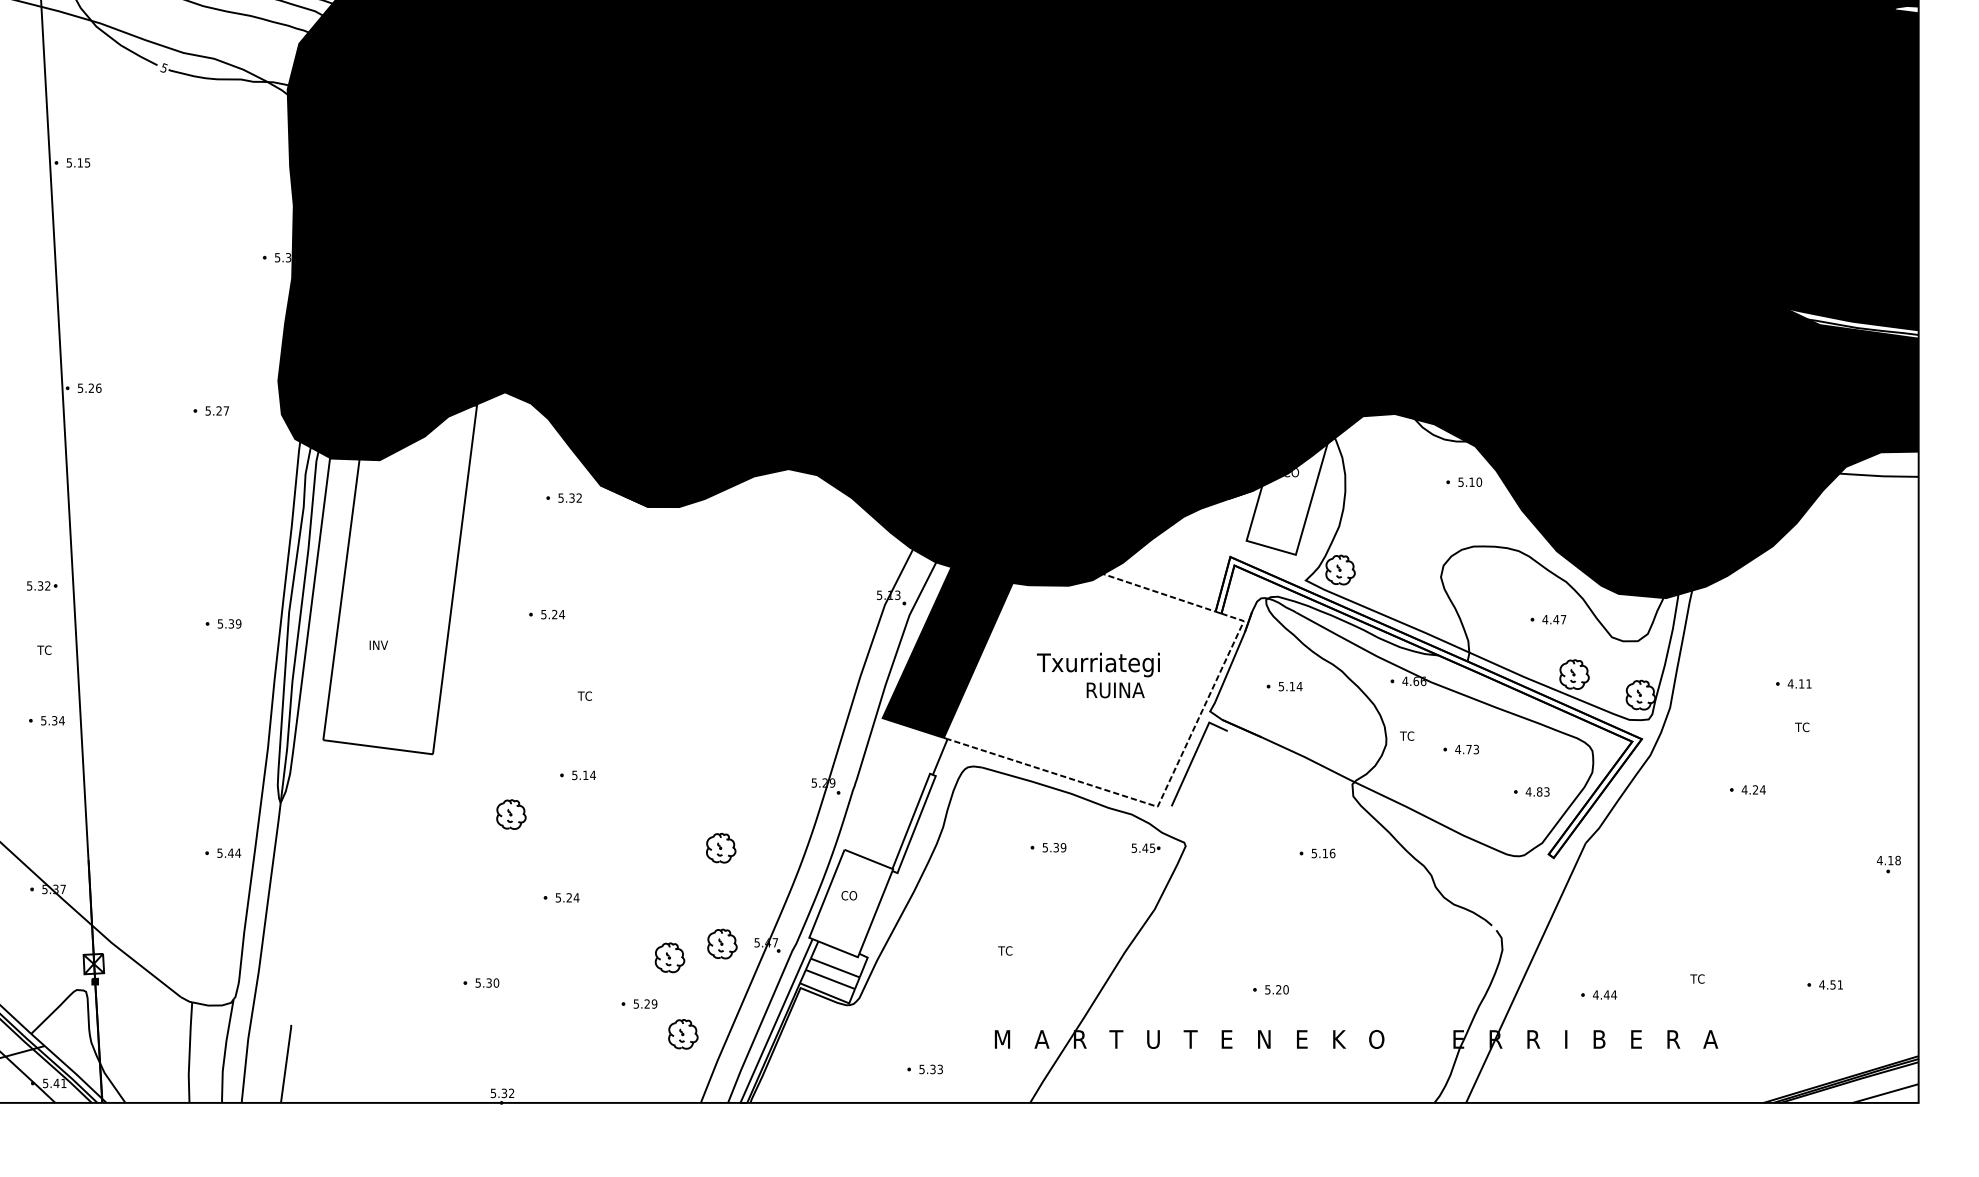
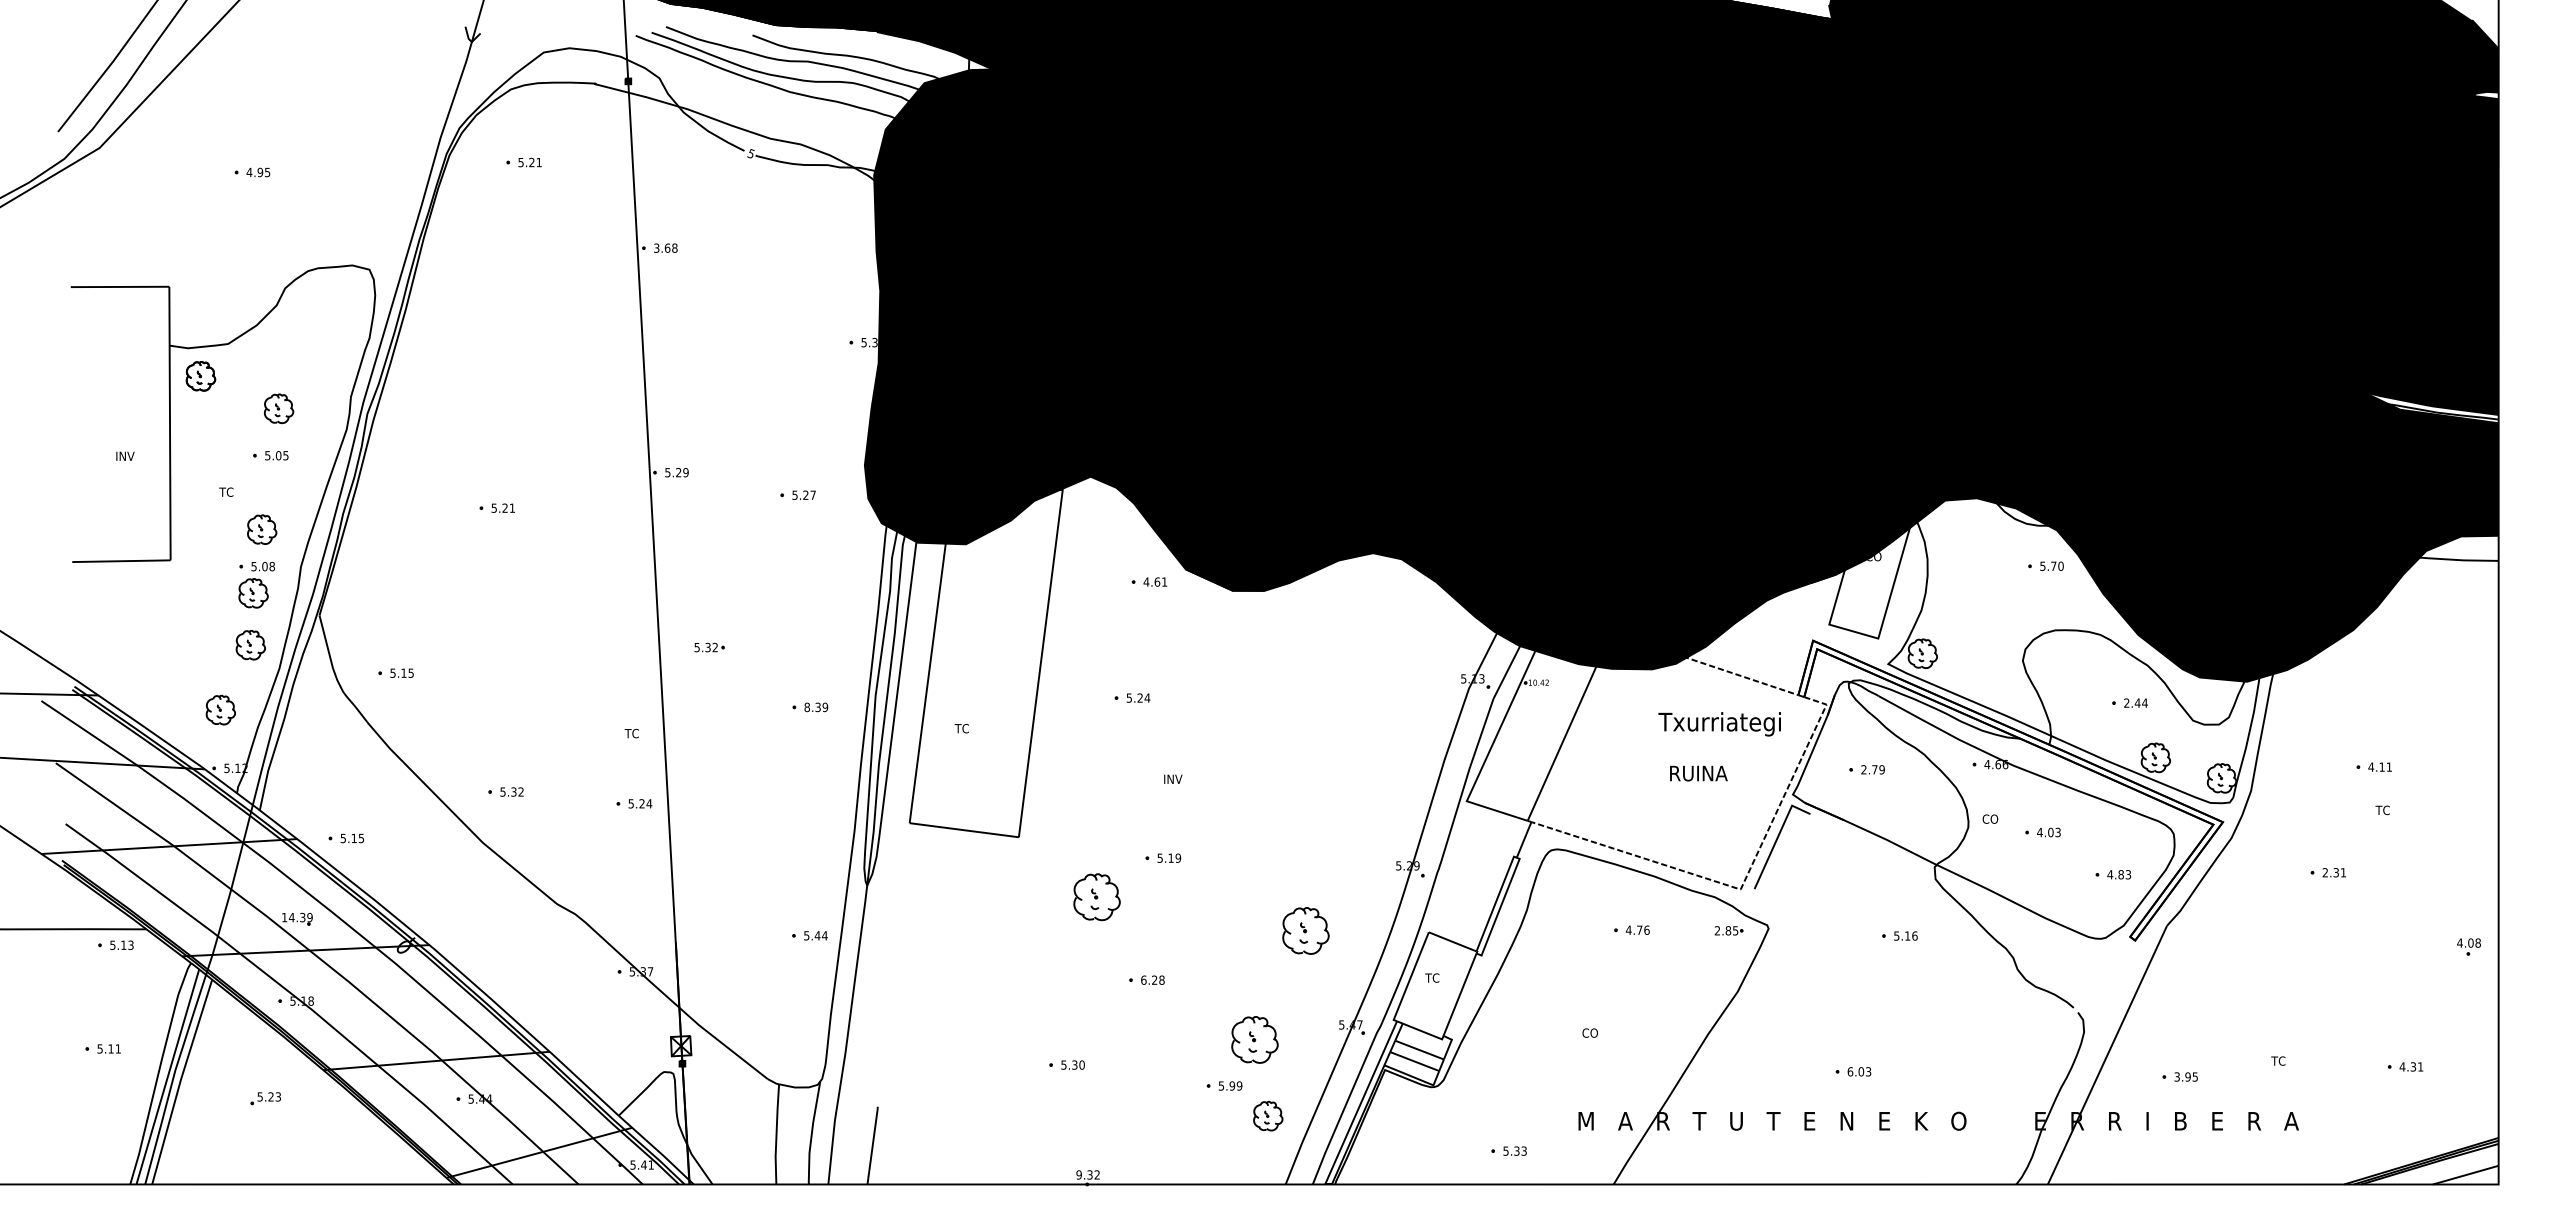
text: (78, 162) -> (665, 247), 5.15 -> 3.68
text: (98, 388) -> (685, 472), 5.26 -> 5.29
text: (1471, 481) -> (2053, 565), 5.10 -> 5.70
text: (569, 497) -> (1154, 581), 5.32 -> 4.61
part: (42, 585) -> (709, 647), moved
text: (1554, 619) -> (2135, 702), 4.47 -> 2.44
text: (219, 624) -> (806, 707), 5.39 -> 8.39
fill: (954, 634) -> (1538, 717), removed
text: (378, 645) -> (964, 728), INV -> TC
text: (1098, 665) -> (1719, 724), moved
text: (1291, 686) -> (1873, 769), 5.14 -> 2.79
text: (587, 696) -> (1172, 779), TC -> INV
text: (54, 720) -> (641, 803), 5.34 -> 5.24
text: (1408, 735) -> (1990, 818), TC -> CO
text: (1468, 749) -> (2050, 832), 4.73 -> 4.03
text: (593, 774) -> (1178, 857), 5.14 -> 5.19
text: (1753, 789) -> (2334, 872), 4.24 -> 2.31
part: (510, 814) -> (1096, 897), size x1.6
text: (1054, 846) -> (1637, 929), 5.39 -> 4.76
part: (720, 847) -> (1305, 930), size x1.6
text: (1139, 847) -> (1722, 930), 5.45 -> 2.85
text: (1890, 859) -> (2470, 942), 4.18 -> 4.08
text: (849, 895) -> (1433, 977), CO -> TC
text: (567, 897) -> (1152, 979), 5.24 -> 6.28
part: (722, 944) -> (1307, 1026), removed
text: (1005, 950) -> (1589, 1032), TC -> CO
part: (669, 957) -> (1254, 1039), size x1.6
text: (1833, 984) -> (2413, 1066), 4.51 -> 4.31
text: (1276, 989) -> (1859, 1071), 5.20 -> 6.03
text: (1605, 994) -> (2186, 1076), 4.44 -> 3.95
text: (647, 1003) -> (1232, 1085), 5.29 -> 5.99
text: (492, 1092) -> (1078, 1174), 5.32 -> 9.32

